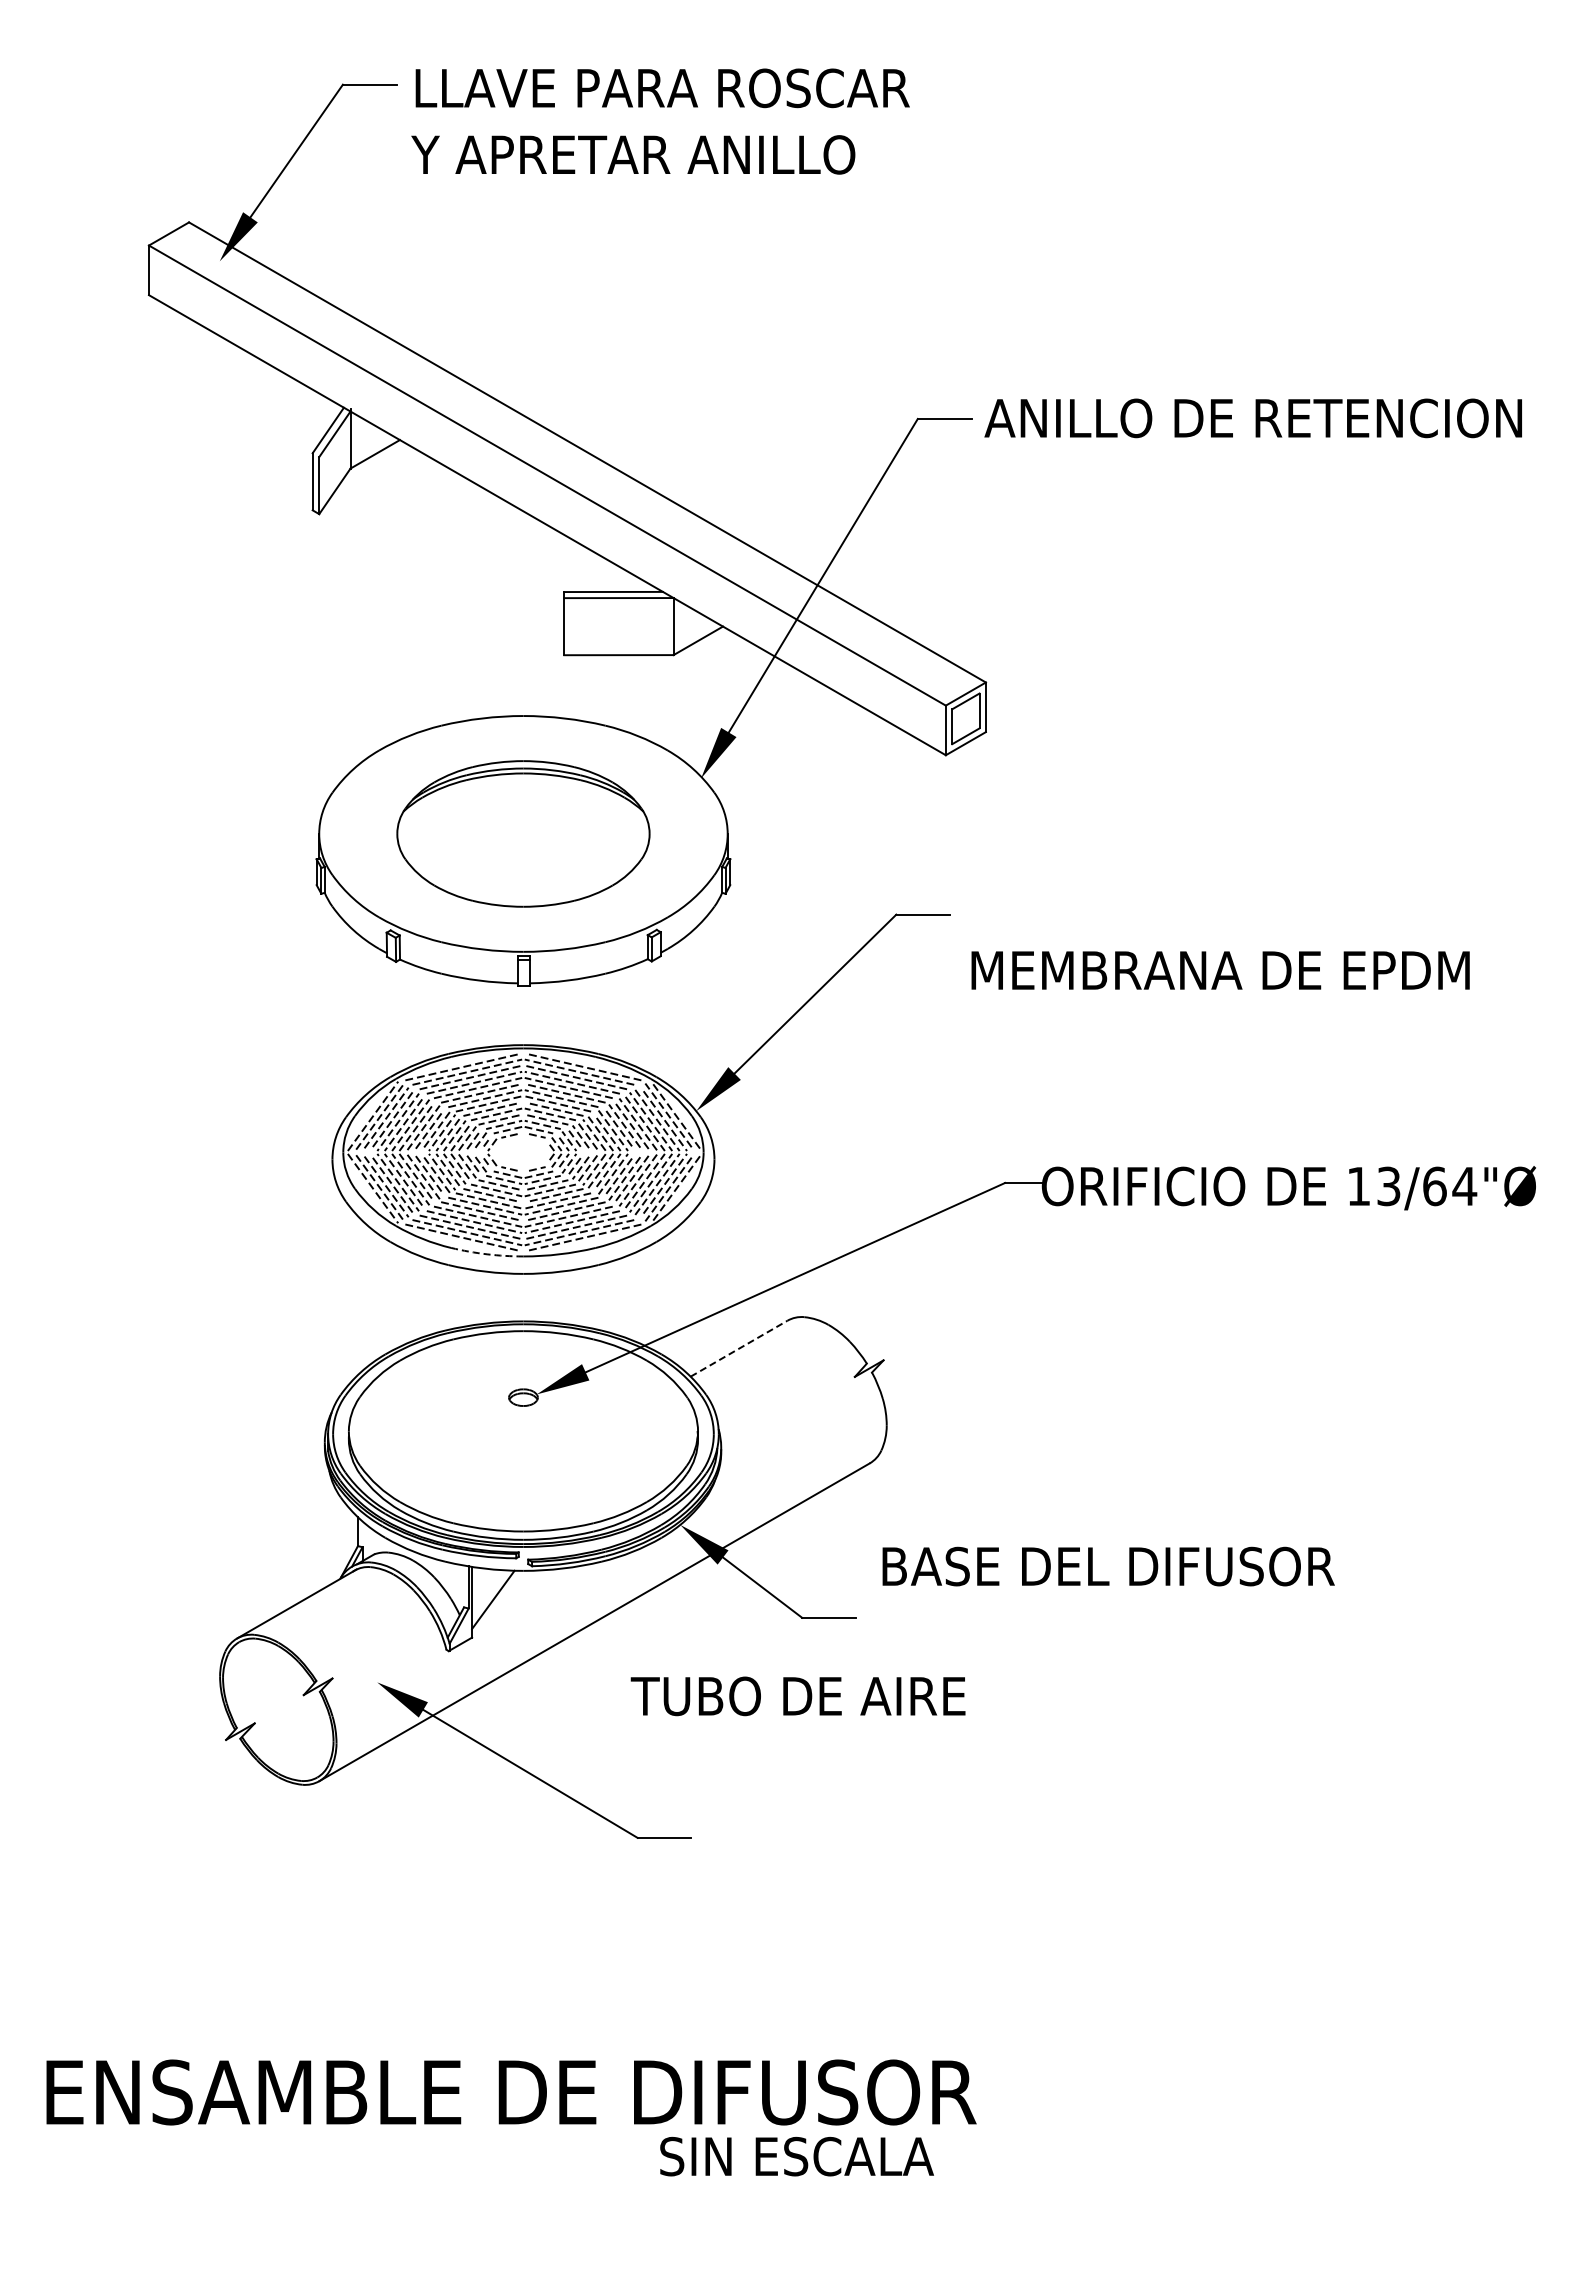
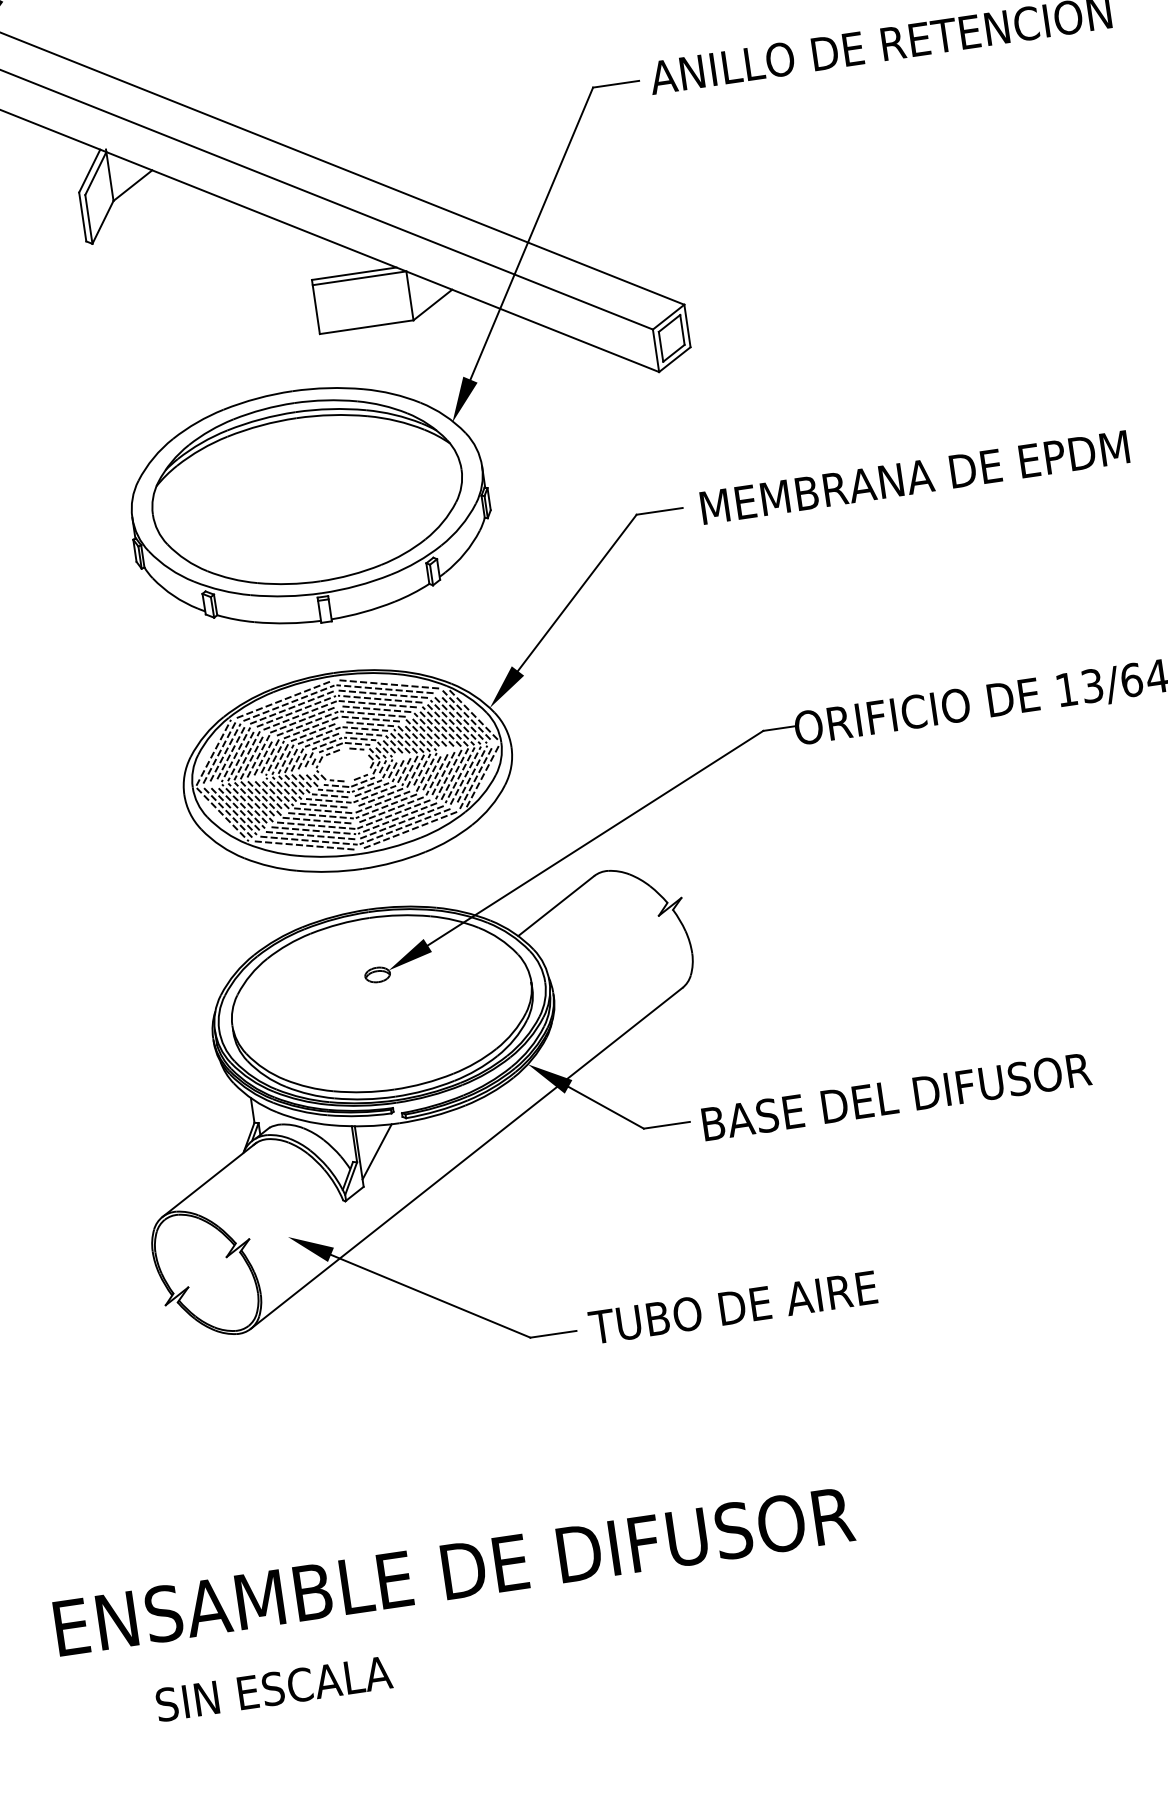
part: (523, 833) -> (307, 491), size x1.43
text: (1220, 970) -> (914, 477), moved
arc: (487, 1254) -> (328, 856), dashed -> solid
line: (739, 1348) -> (556, 905), dashed -> solid
text: (1108, 1566) -> (896, 1096), moved
text: (797, 1696) -> (732, 1307), moved
text: (796, 2156) -> (273, 1688), moved

